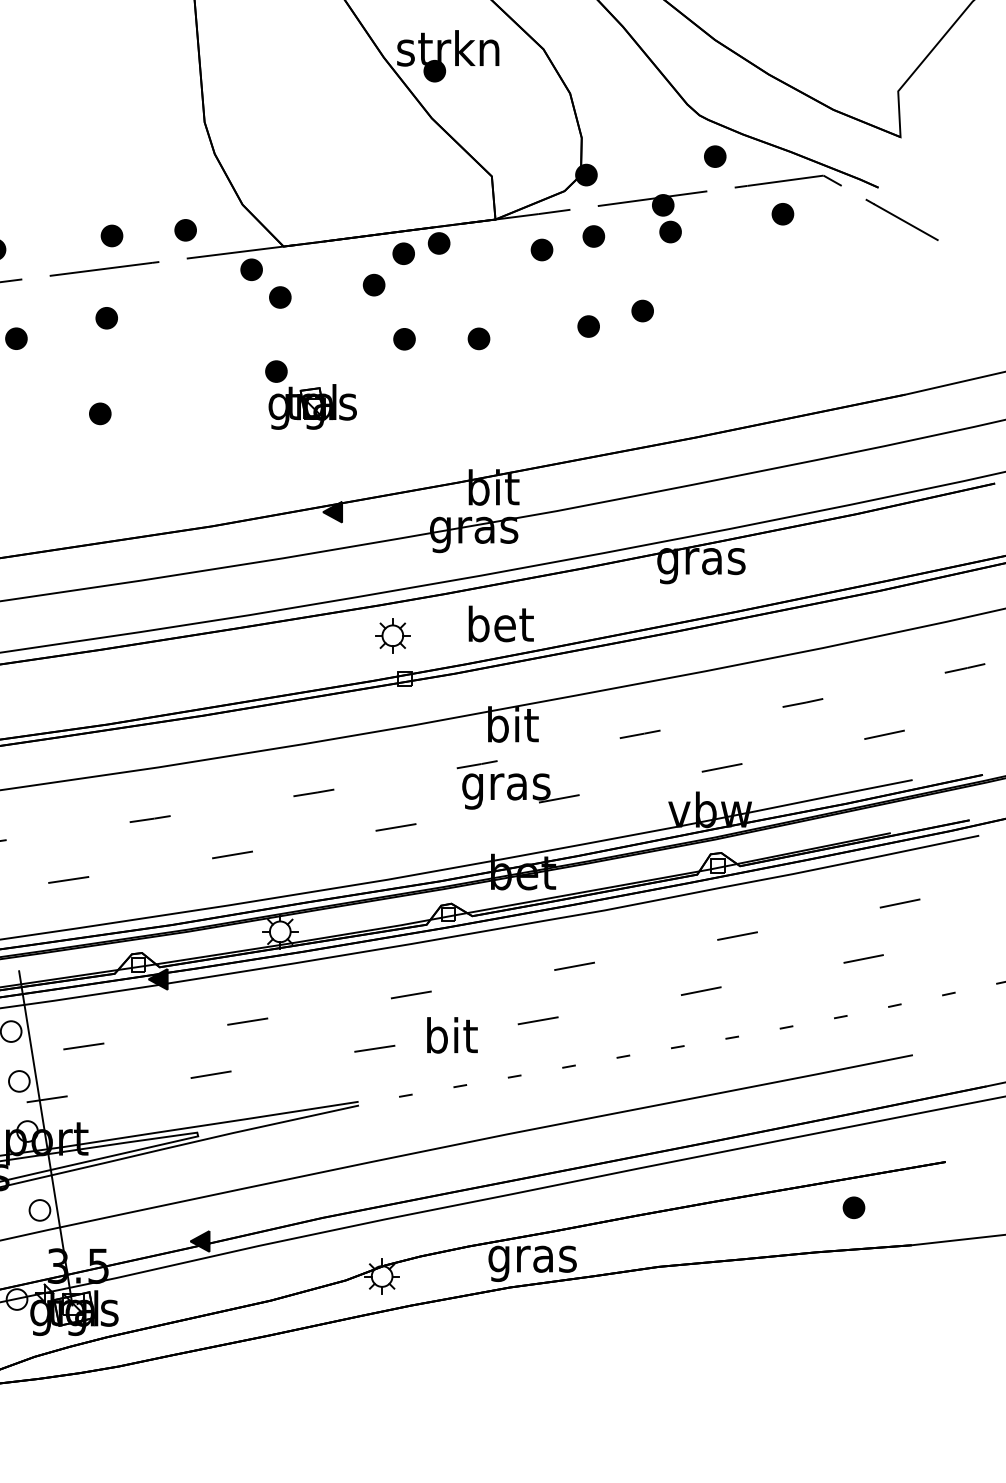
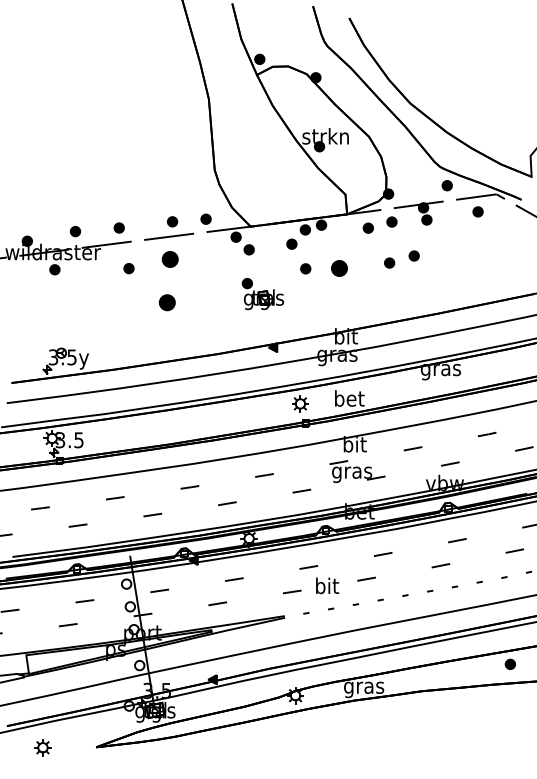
part: (105, 316) -> (169, 258), size x1.6
part: (478, 338) -> (339, 268), size x1.6
part: (98, 413) -> (166, 302), size x1.6

